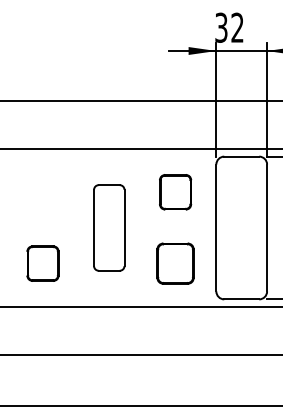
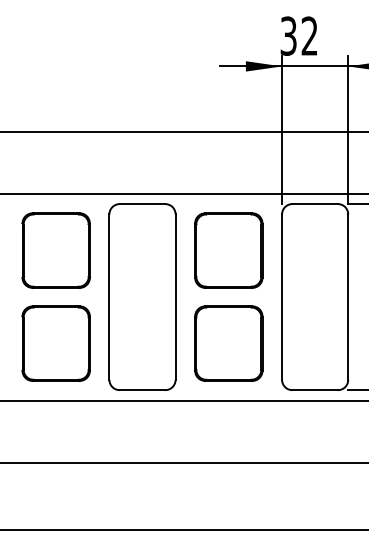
part: (42, 192) -> (55, 250), added
part: (175, 192) -> (228, 250), size x1.67
part: (109, 227) -> (142, 296), size x1.67
part: (42, 263) -> (55, 343), size x1.67
part: (175, 263) -> (228, 343), size x1.43

